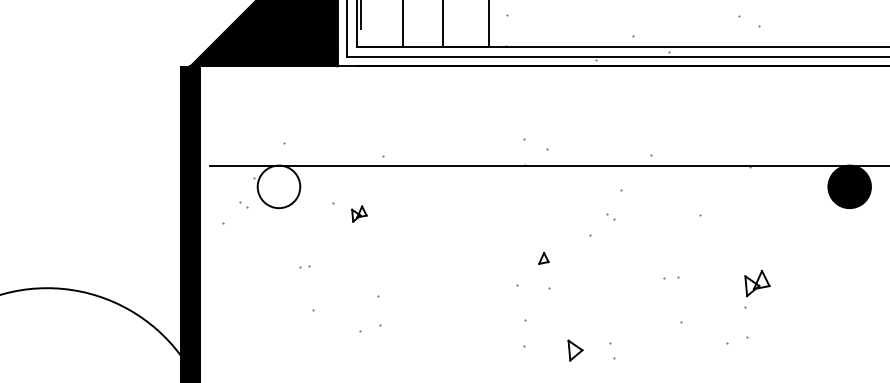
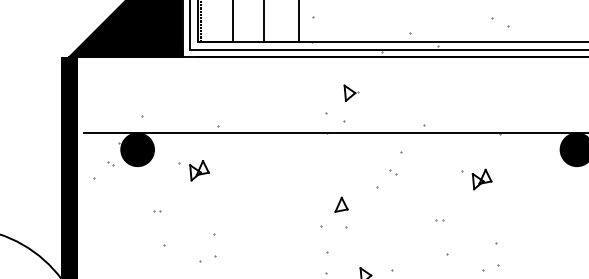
part: (556, 113) -> (351, 93), added
fill: (278, 186) -> (137, 149), added
part: (359, 213) -> (199, 170), size x1.67
part: (543, 258) -> (341, 204), size x1.67
part: (671, 277) -> (439, 219), size x0.62
part: (757, 283) -> (482, 179), moved

